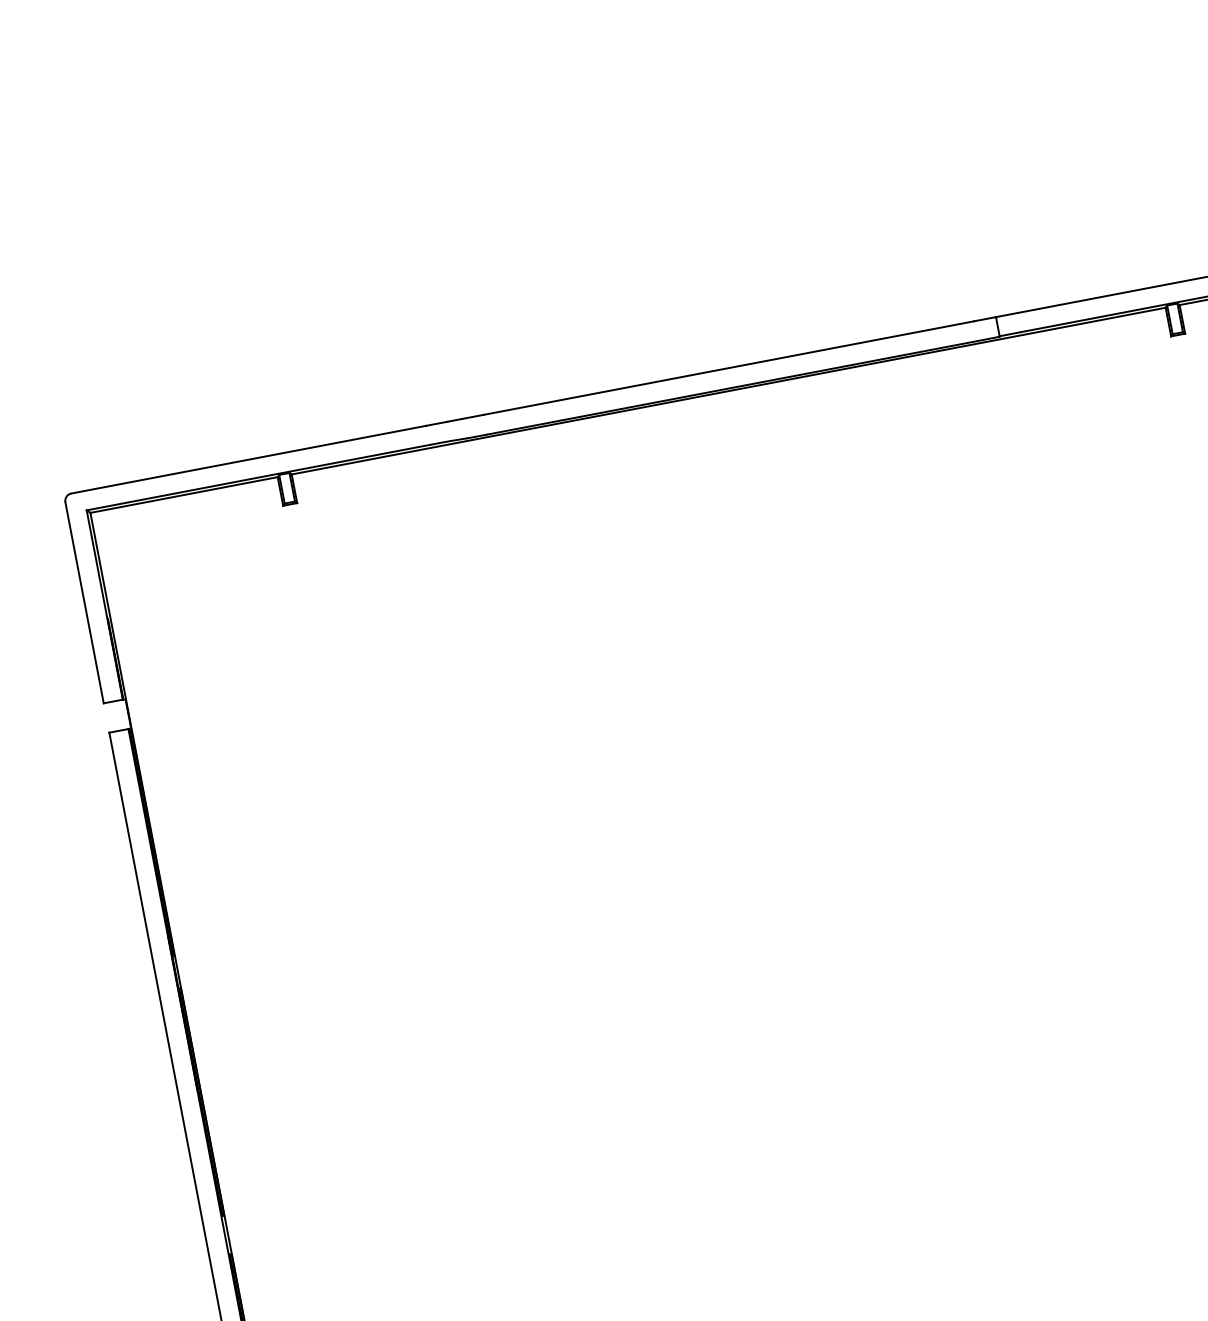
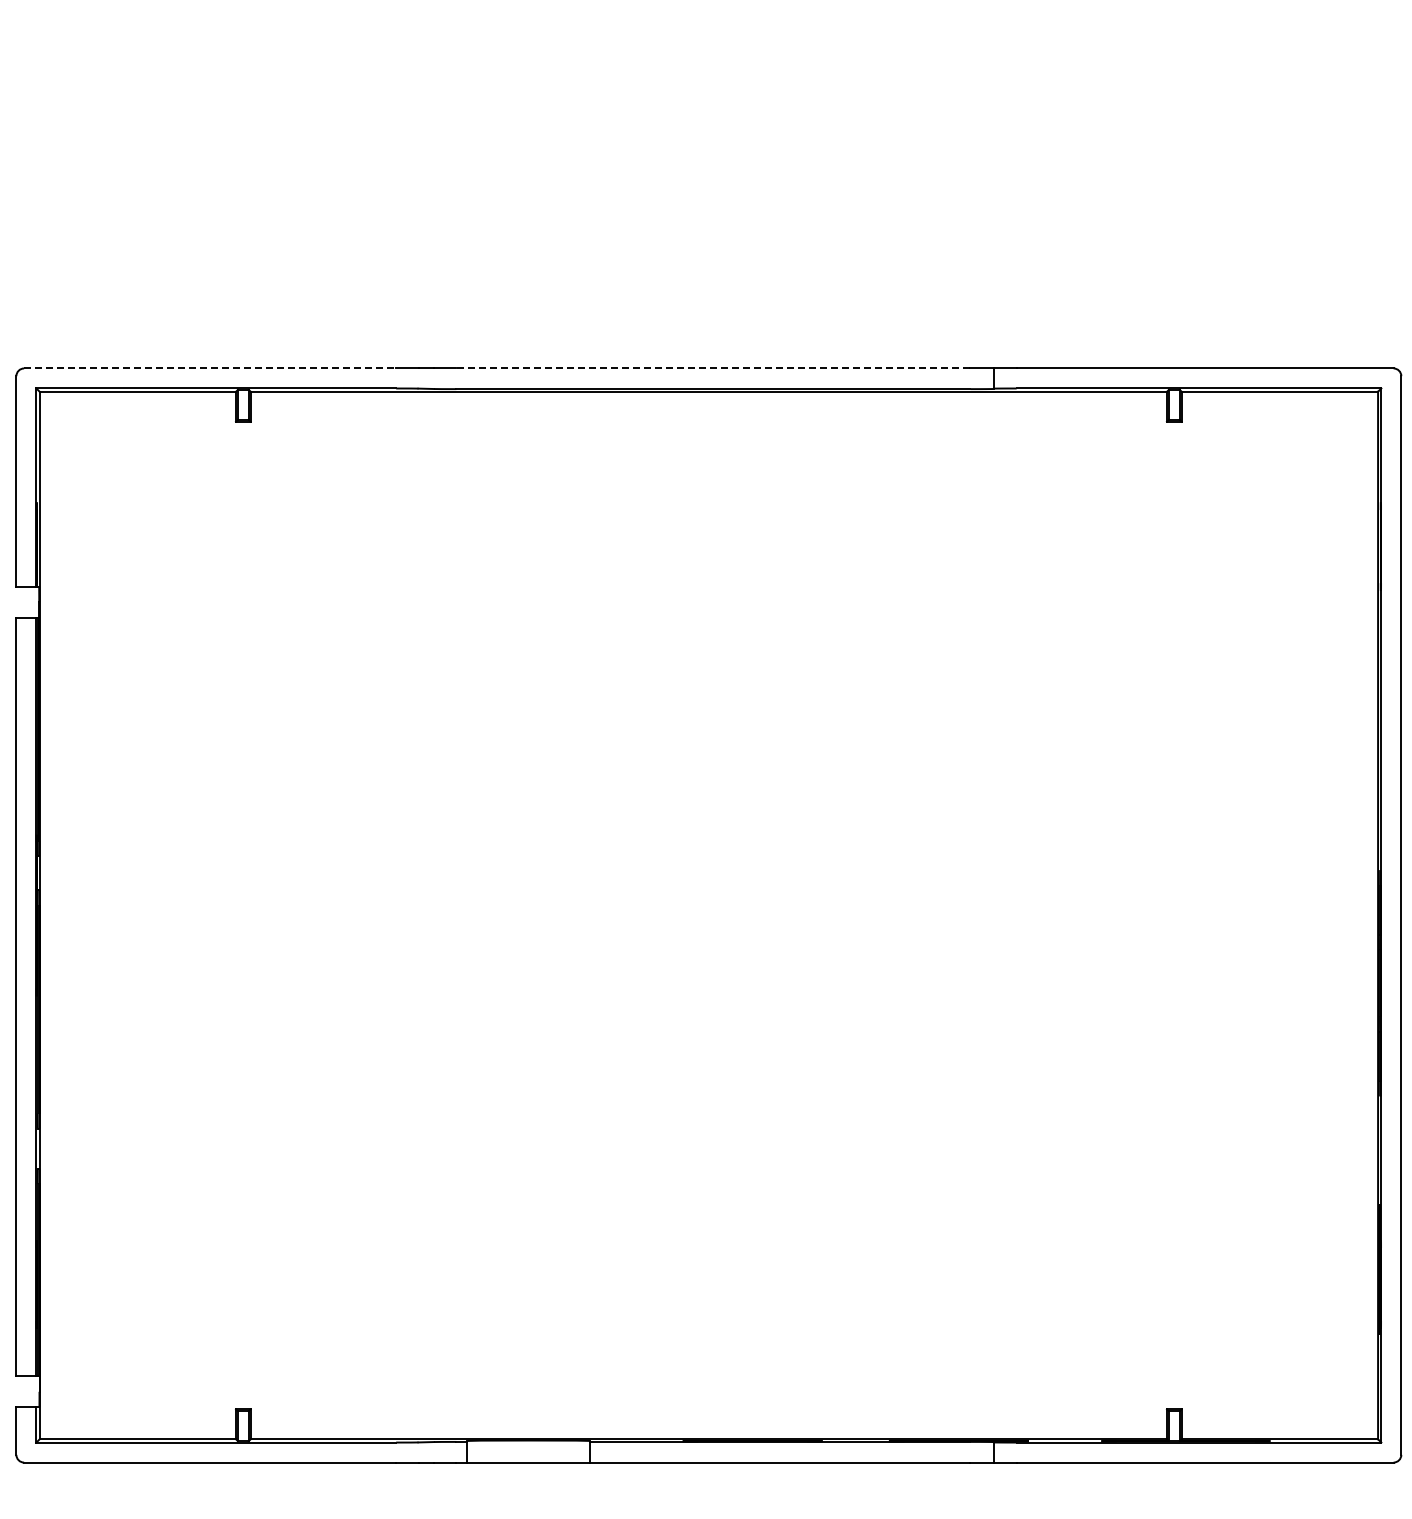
line: (727, 368) -> (712, 368), solid -> dashed
line: (249, 459) -> (210, 368), solid -> dashed

